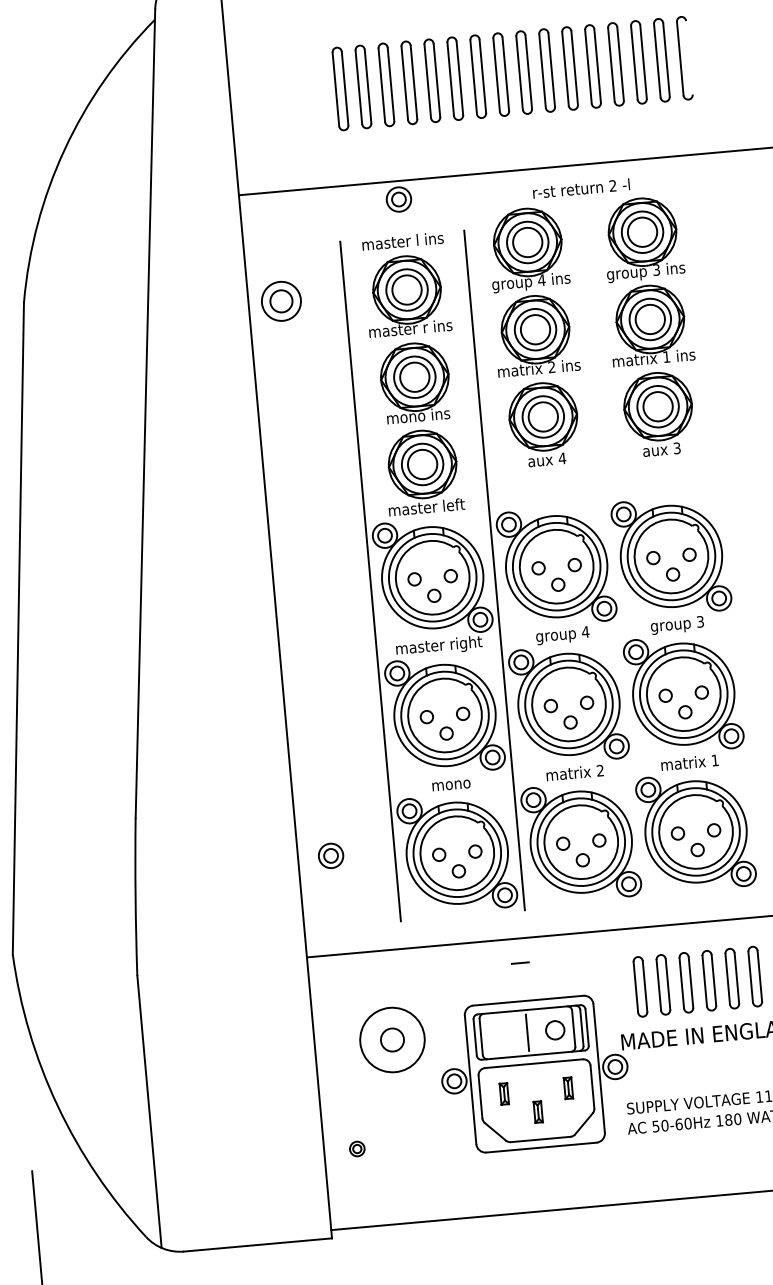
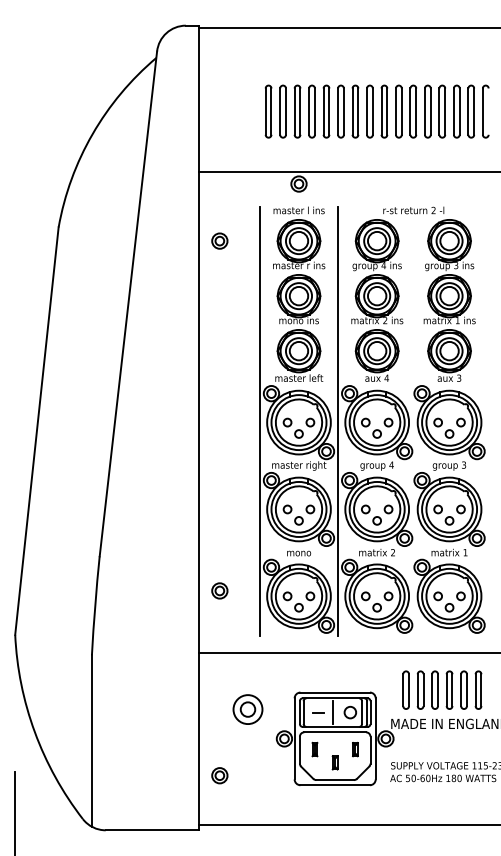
part: (280, 300) -> (219, 240), size x0.62
part: (570, 322) -> (399, 293), moved
line: (520, 962) -> (318, 712), moved
circle: (391, 1039) -> (247, 709), size x0.71
part: (356, 1148) -> (219, 775), size x1.67

